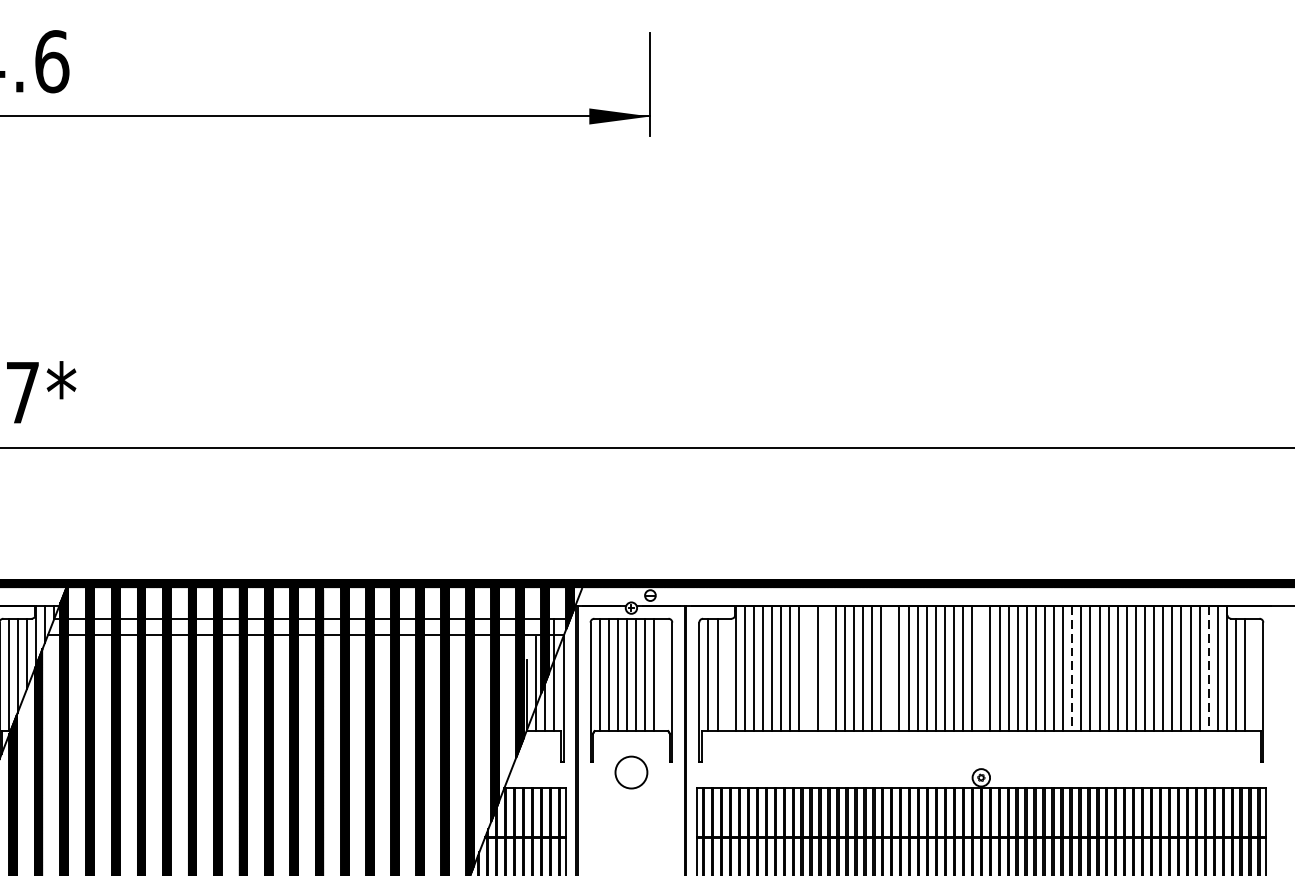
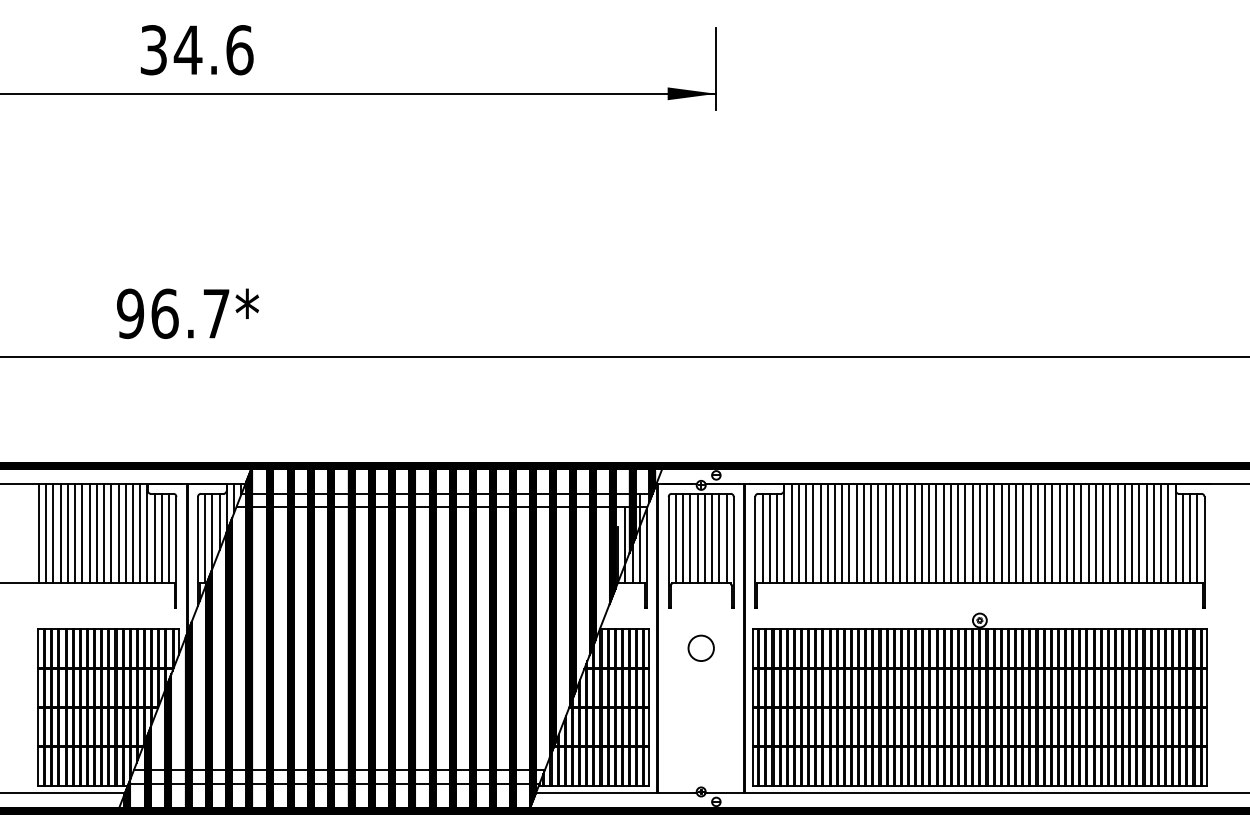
line: (808, 668) -> (842, 533), added
line: (826, 668) -> (856, 533), added
line: (890, 668) -> (907, 533), added
line: (980, 668) -> (979, 533), added
line: (1072, 668) -> (1052, 533), dashed -> solid
line: (1209, 668) -> (1161, 533), dashed -> solid
line: (663, 674) -> (726, 538), added
line: (727, 674) -> (777, 538), added
line: (1254, 674) -> (1197, 538), added
circle: (630, 771) -> (700, 647), moved

